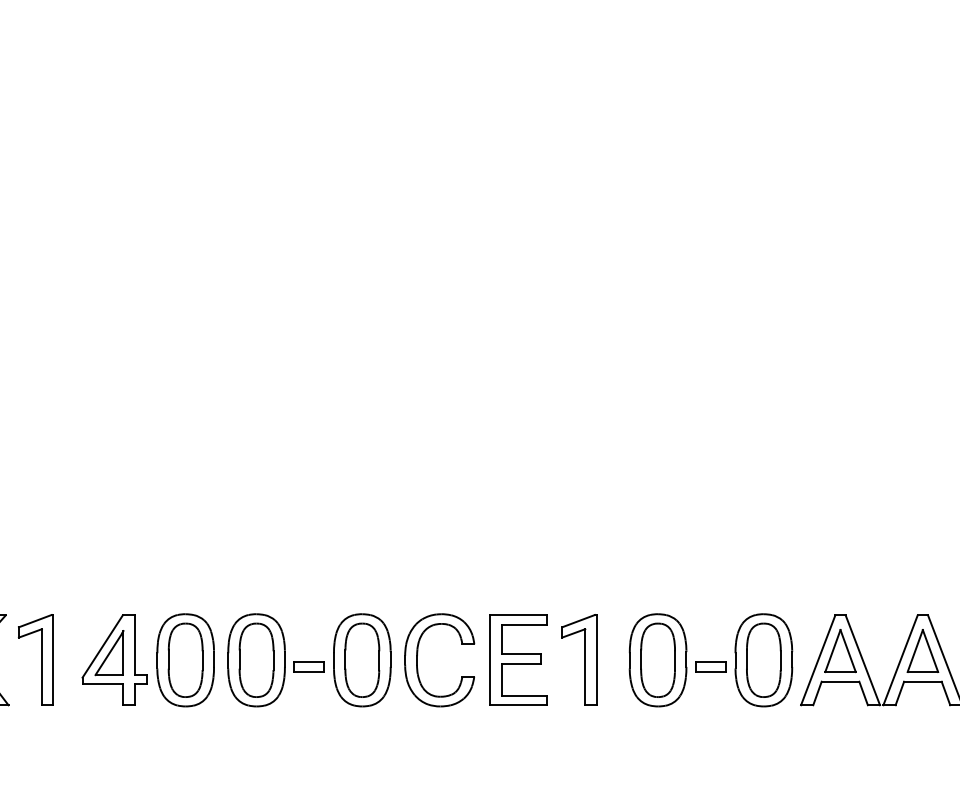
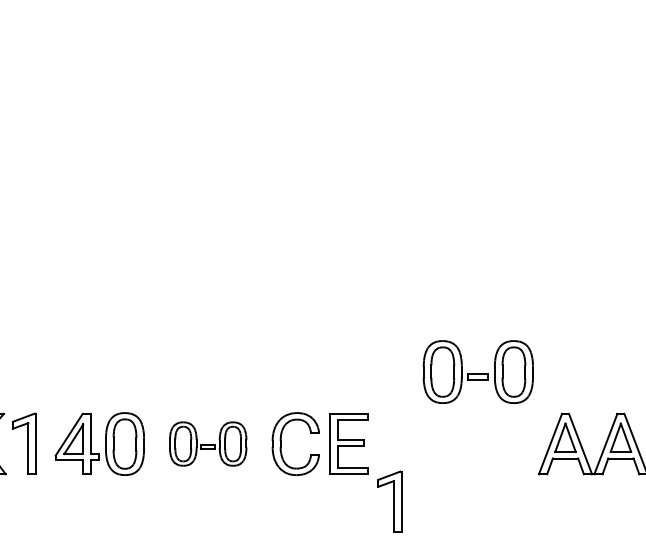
part: (308, 659) -> (207, 443), size x0.7
part: (578, 659) -> (389, 501), moved
part: (709, 659) -> (477, 371), moved

